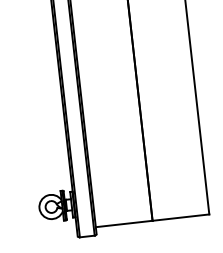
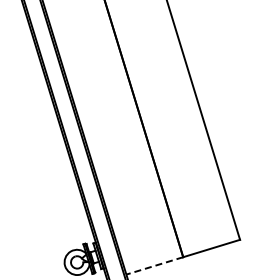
line: (123, 223) -> (154, 265), solid -> dashed

